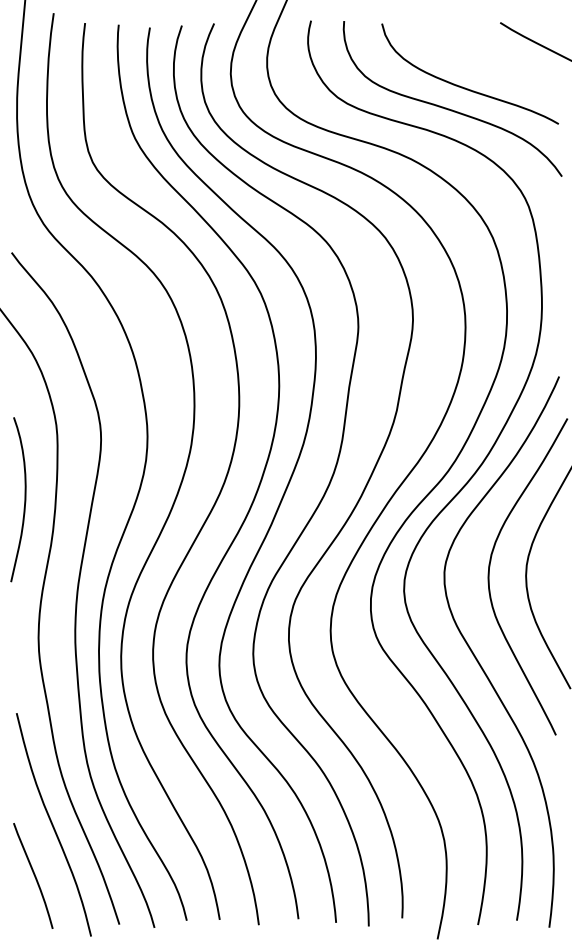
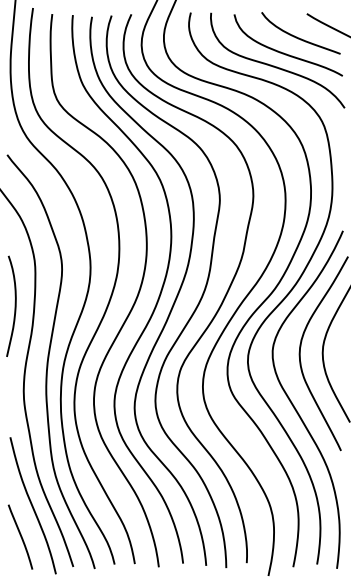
curve: (488, 61) -> (299, 37), added

